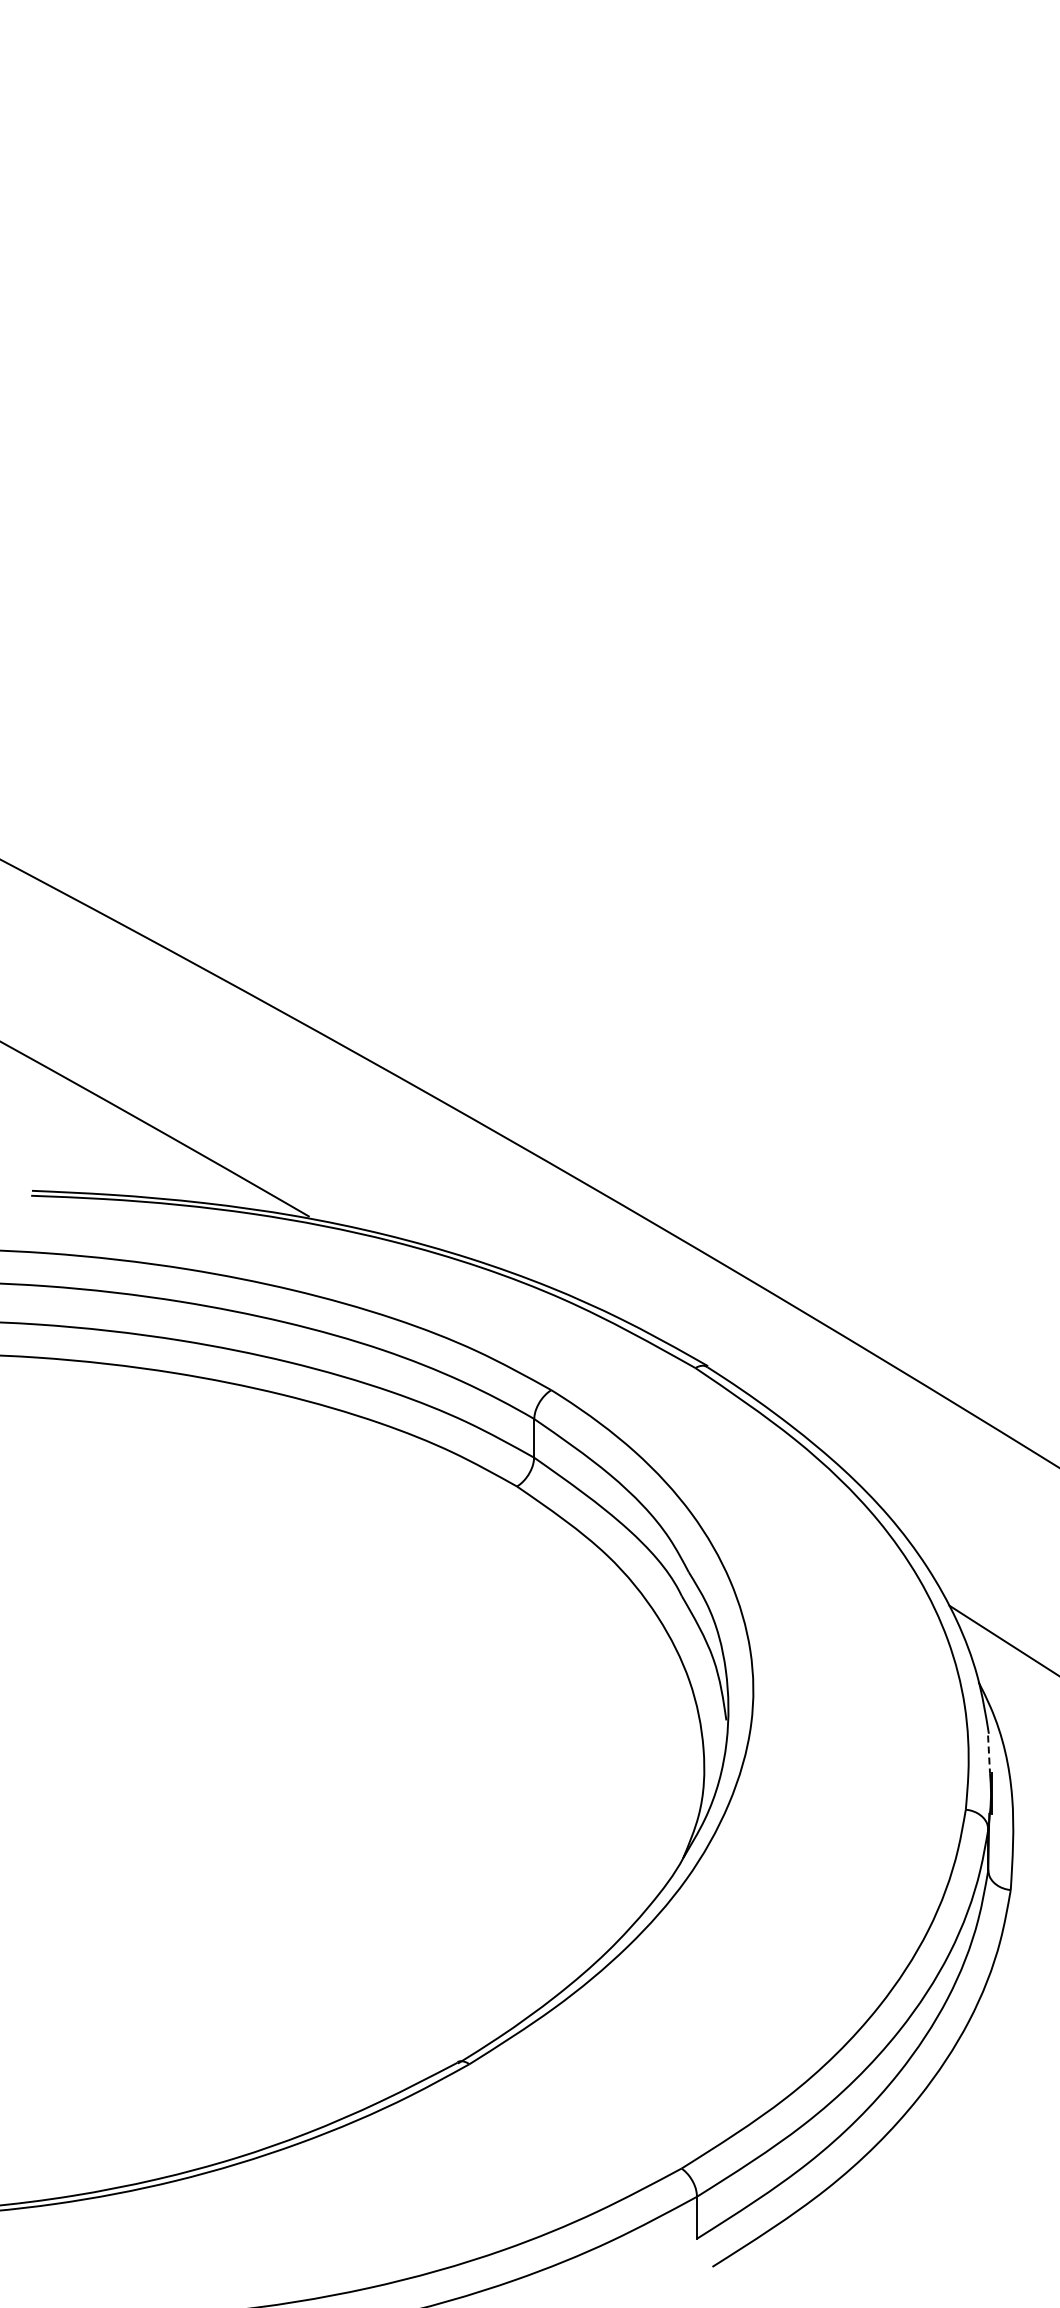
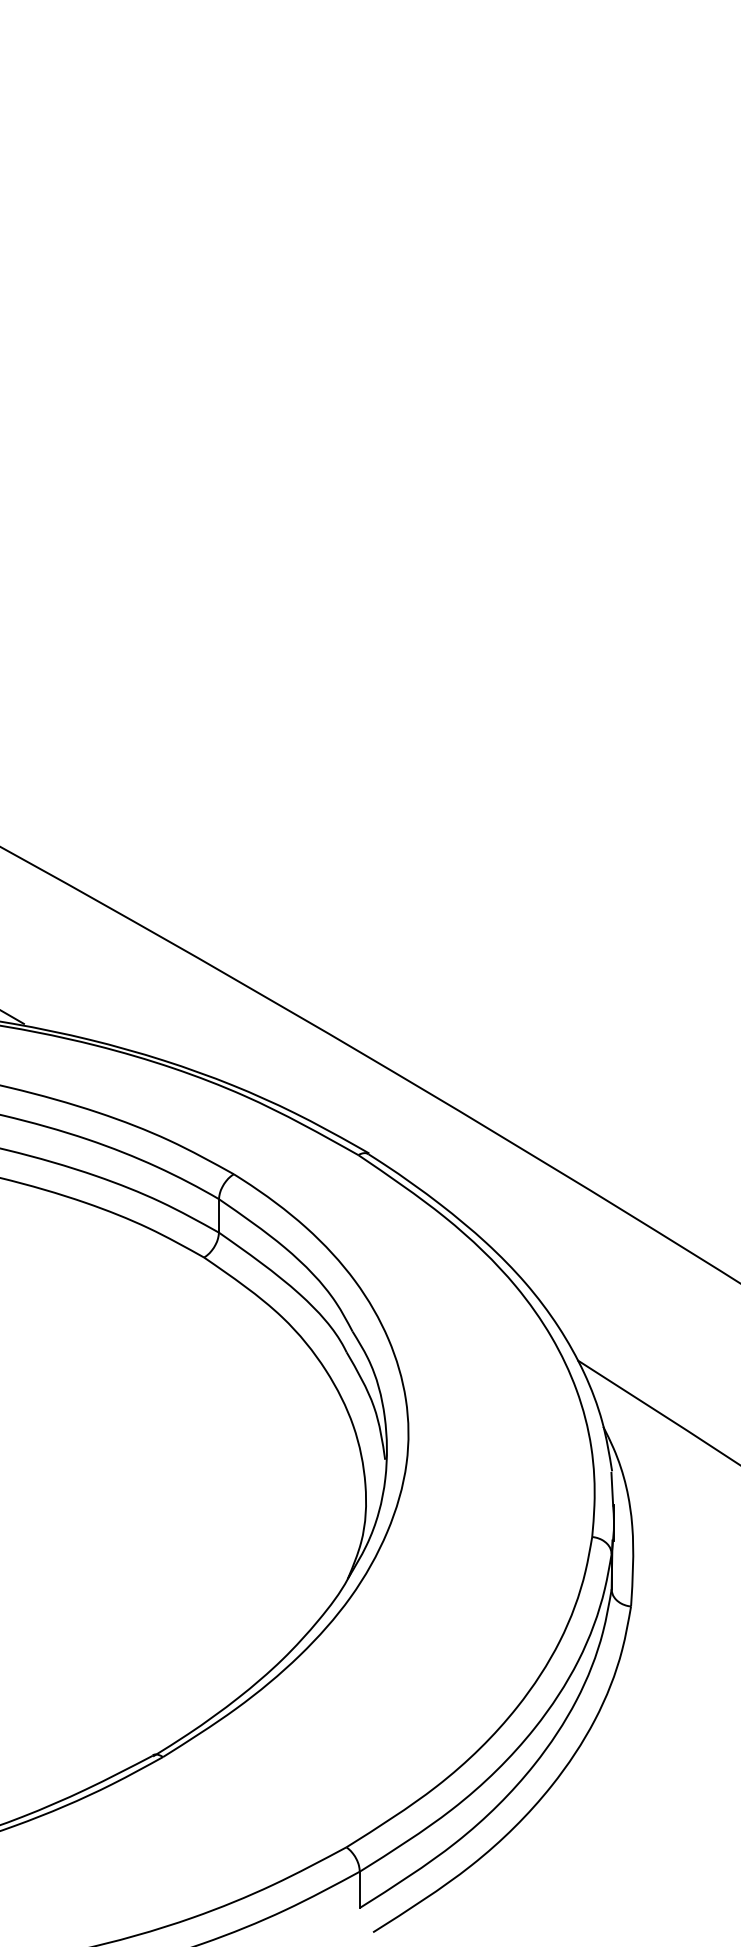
line: (989, 1754) -> (612, 1489), dashed -> solid

